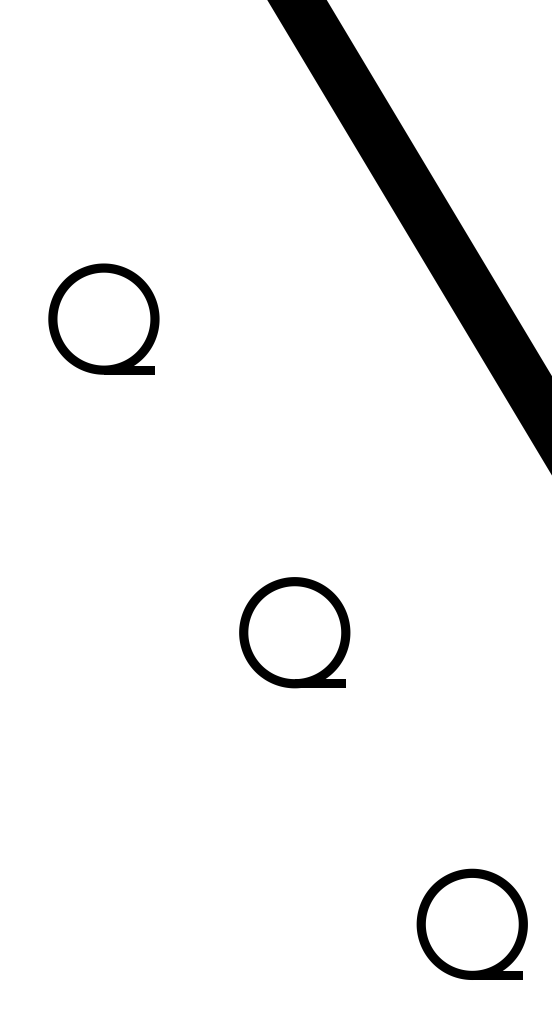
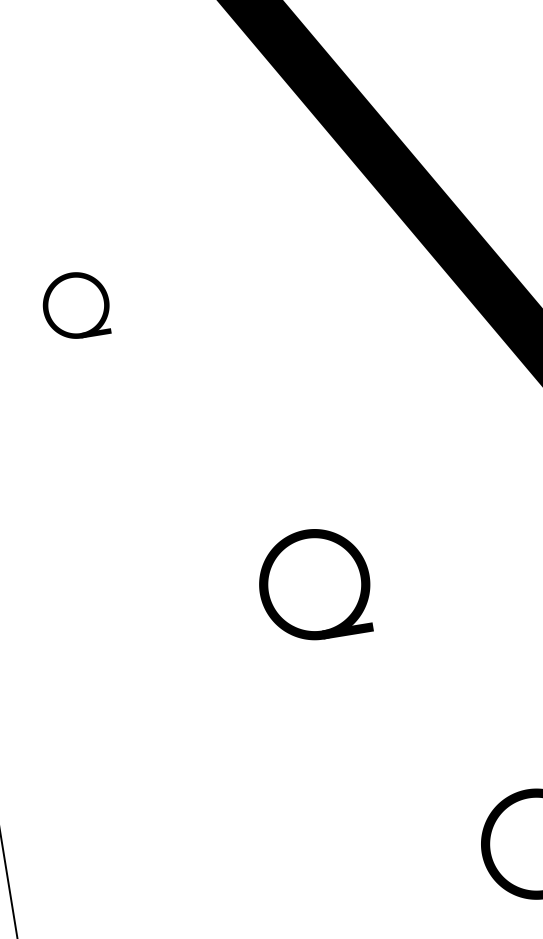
part: (103, 318) -> (75, 305), size x0.6

